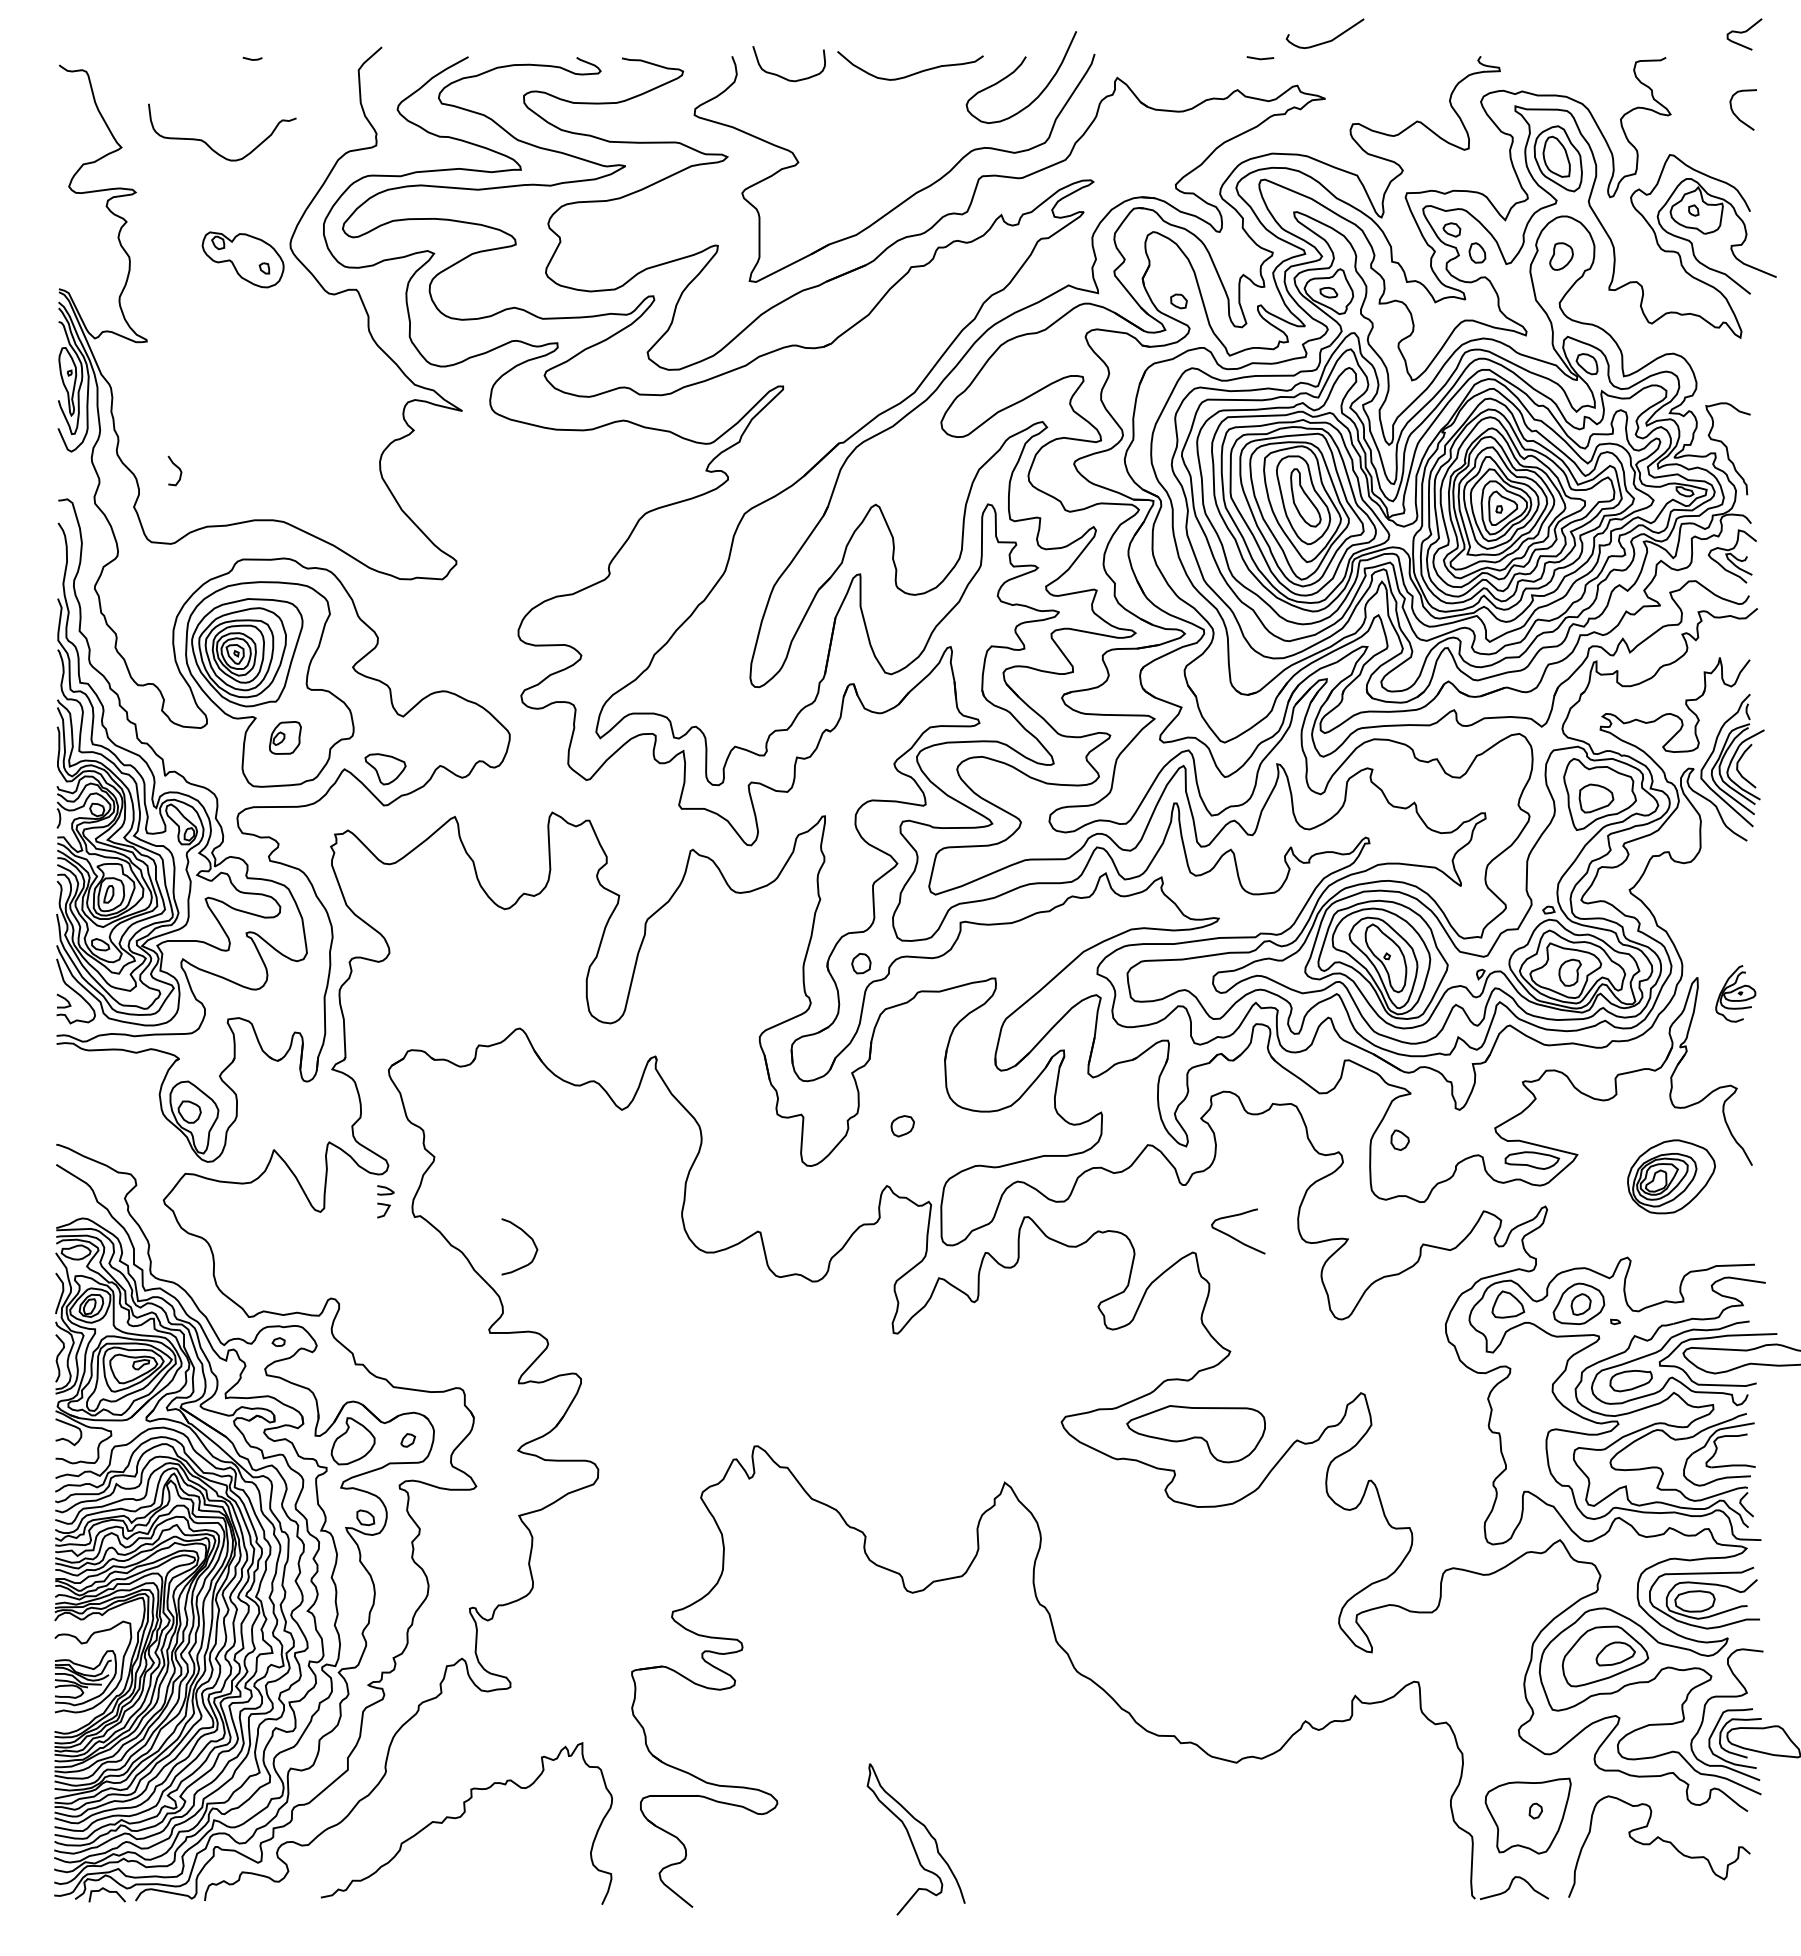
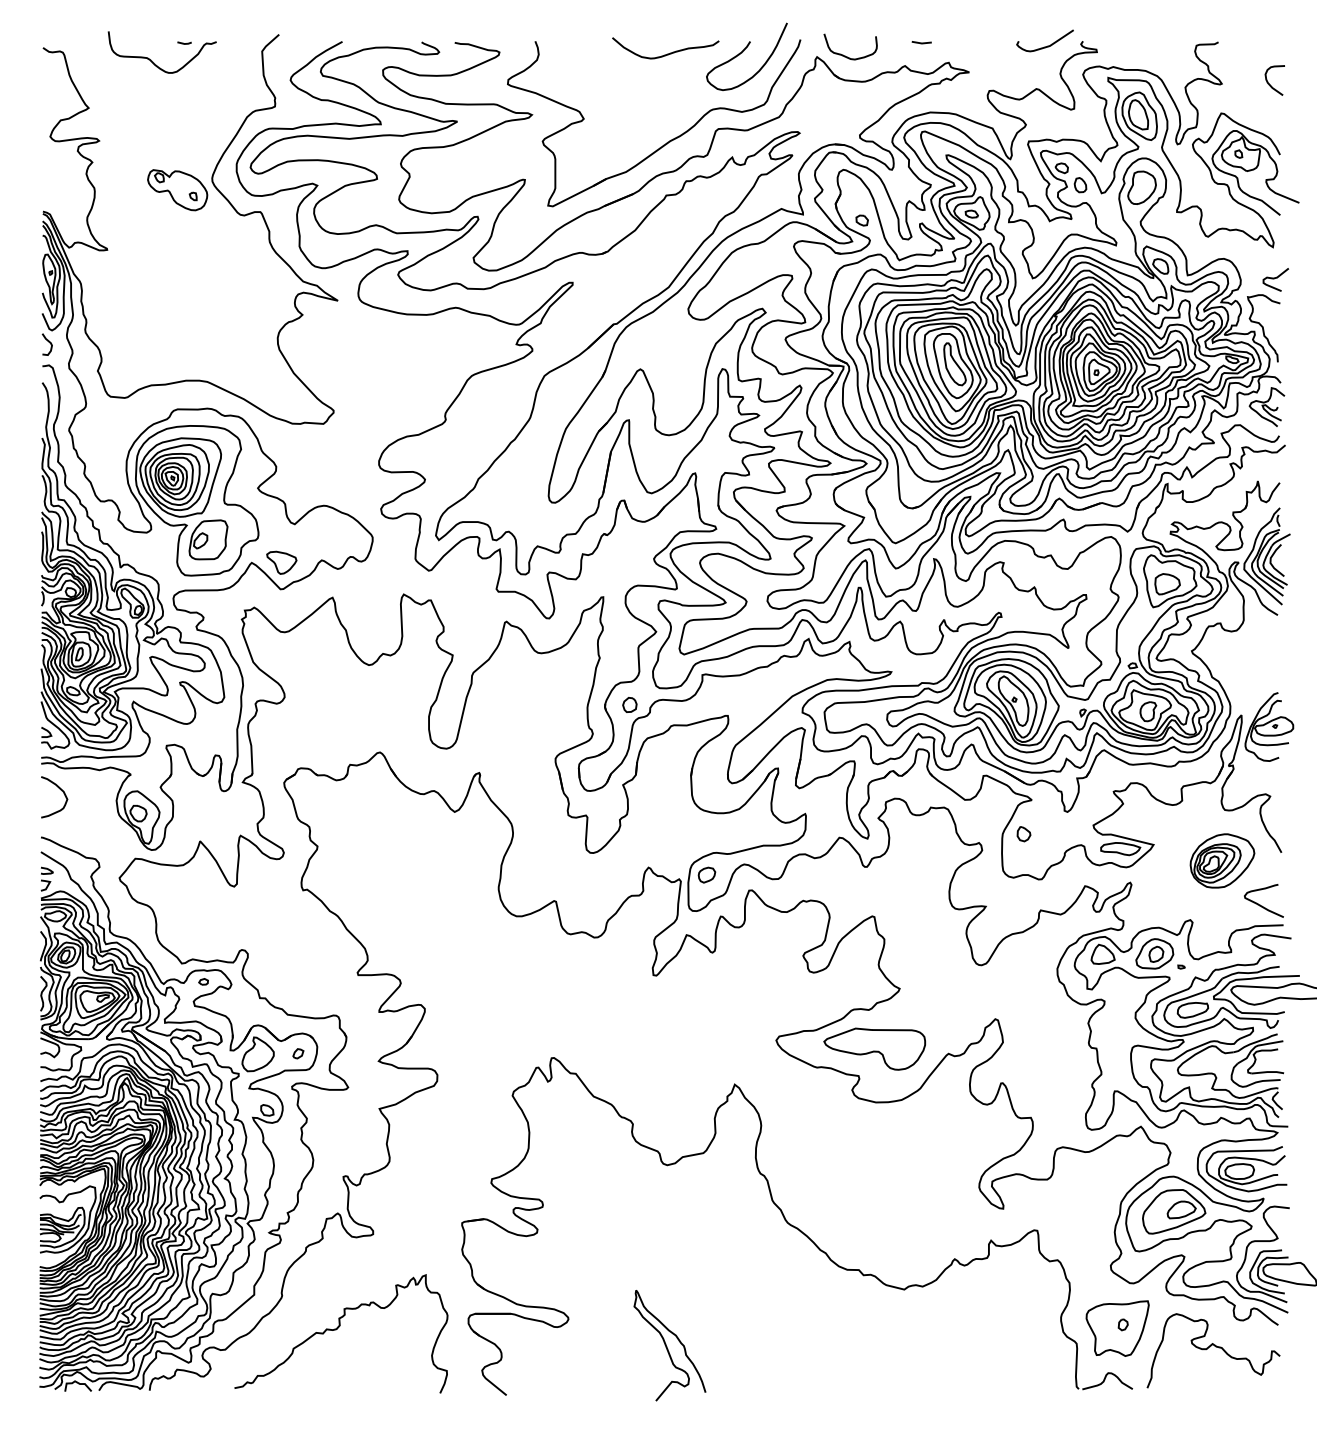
curve: (1744, 32) -> (1275, 278), moved
curve: (1328, 40) -> (1047, 45), moved
curve: (785, 77) -> (847, 56), moved
curve: (209, 145) -> (153, 61), moved
part: (1561, 256) -> (1142, 187), size x1.67
curve: (177, 468) -> (49, 342), moved
part: (285, 737) -> (208, 539), size x1.67
part: (1735, 993) -> (1269, 726), size x1.67
part: (902, 1126) -> (706, 875), moved
part: (385, 1201) -> (46, 878), moved
curve: (528, 1237) -> (60, 790), moved
curve: (1234, 1237) -> (1261, 905), moved

